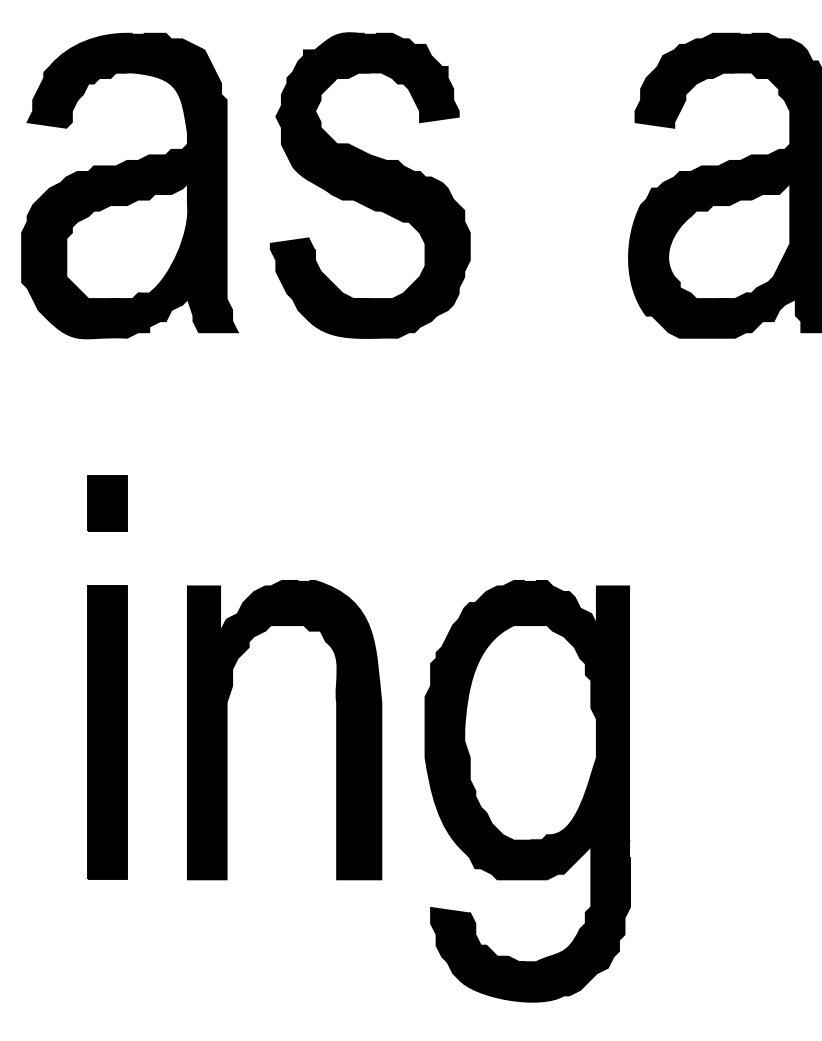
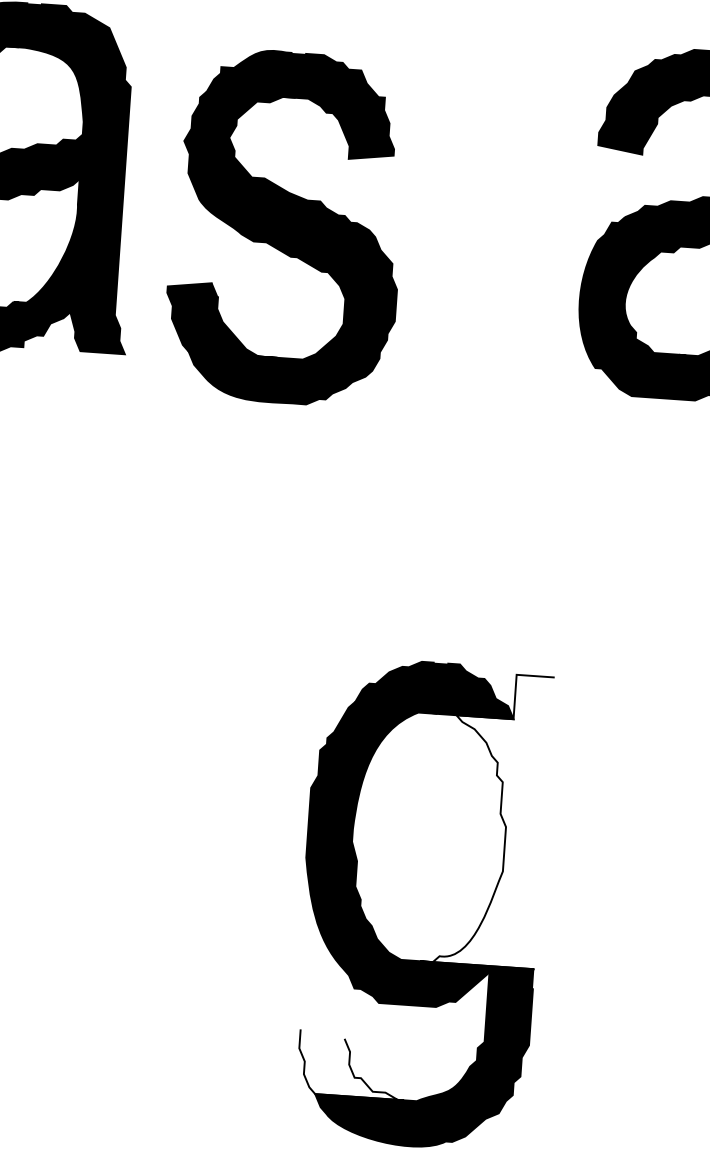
part: (369, 185) -> (285, 227), moved
fill: (580, 713) -> (487, 819), removed
part: (336, 730) -> (206, 819), removed
fill: (478, 934) -> (352, 1064), removed

